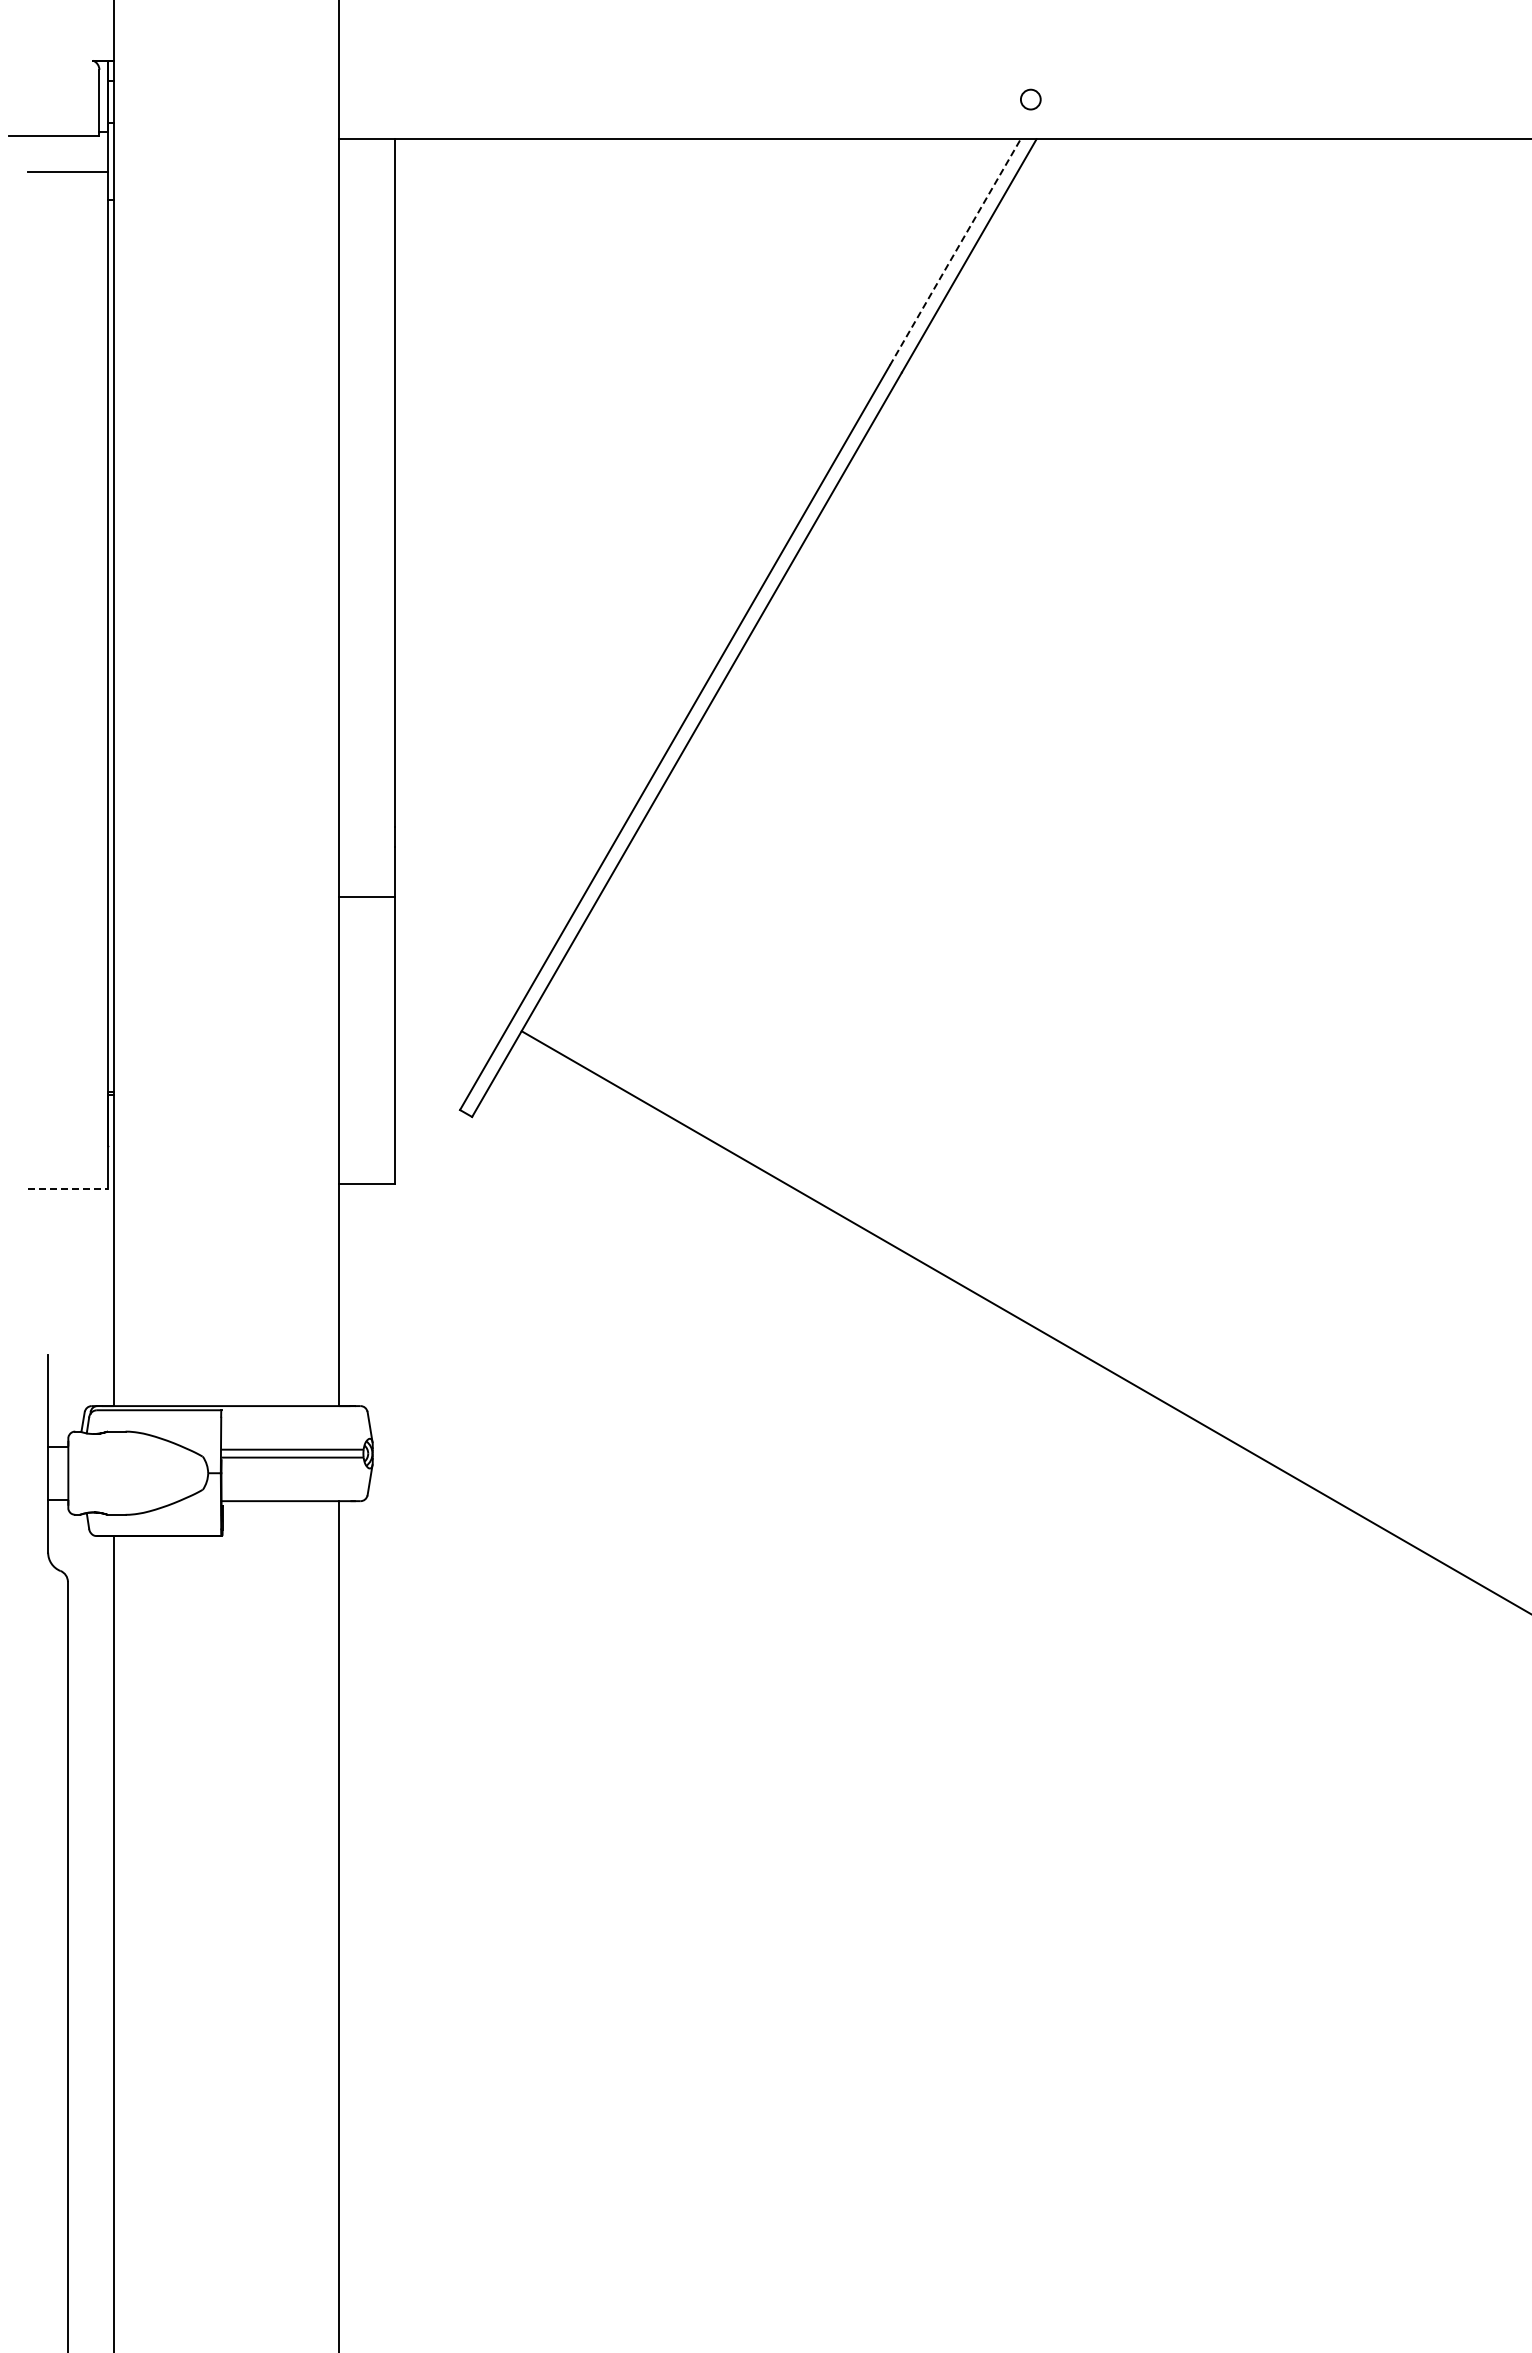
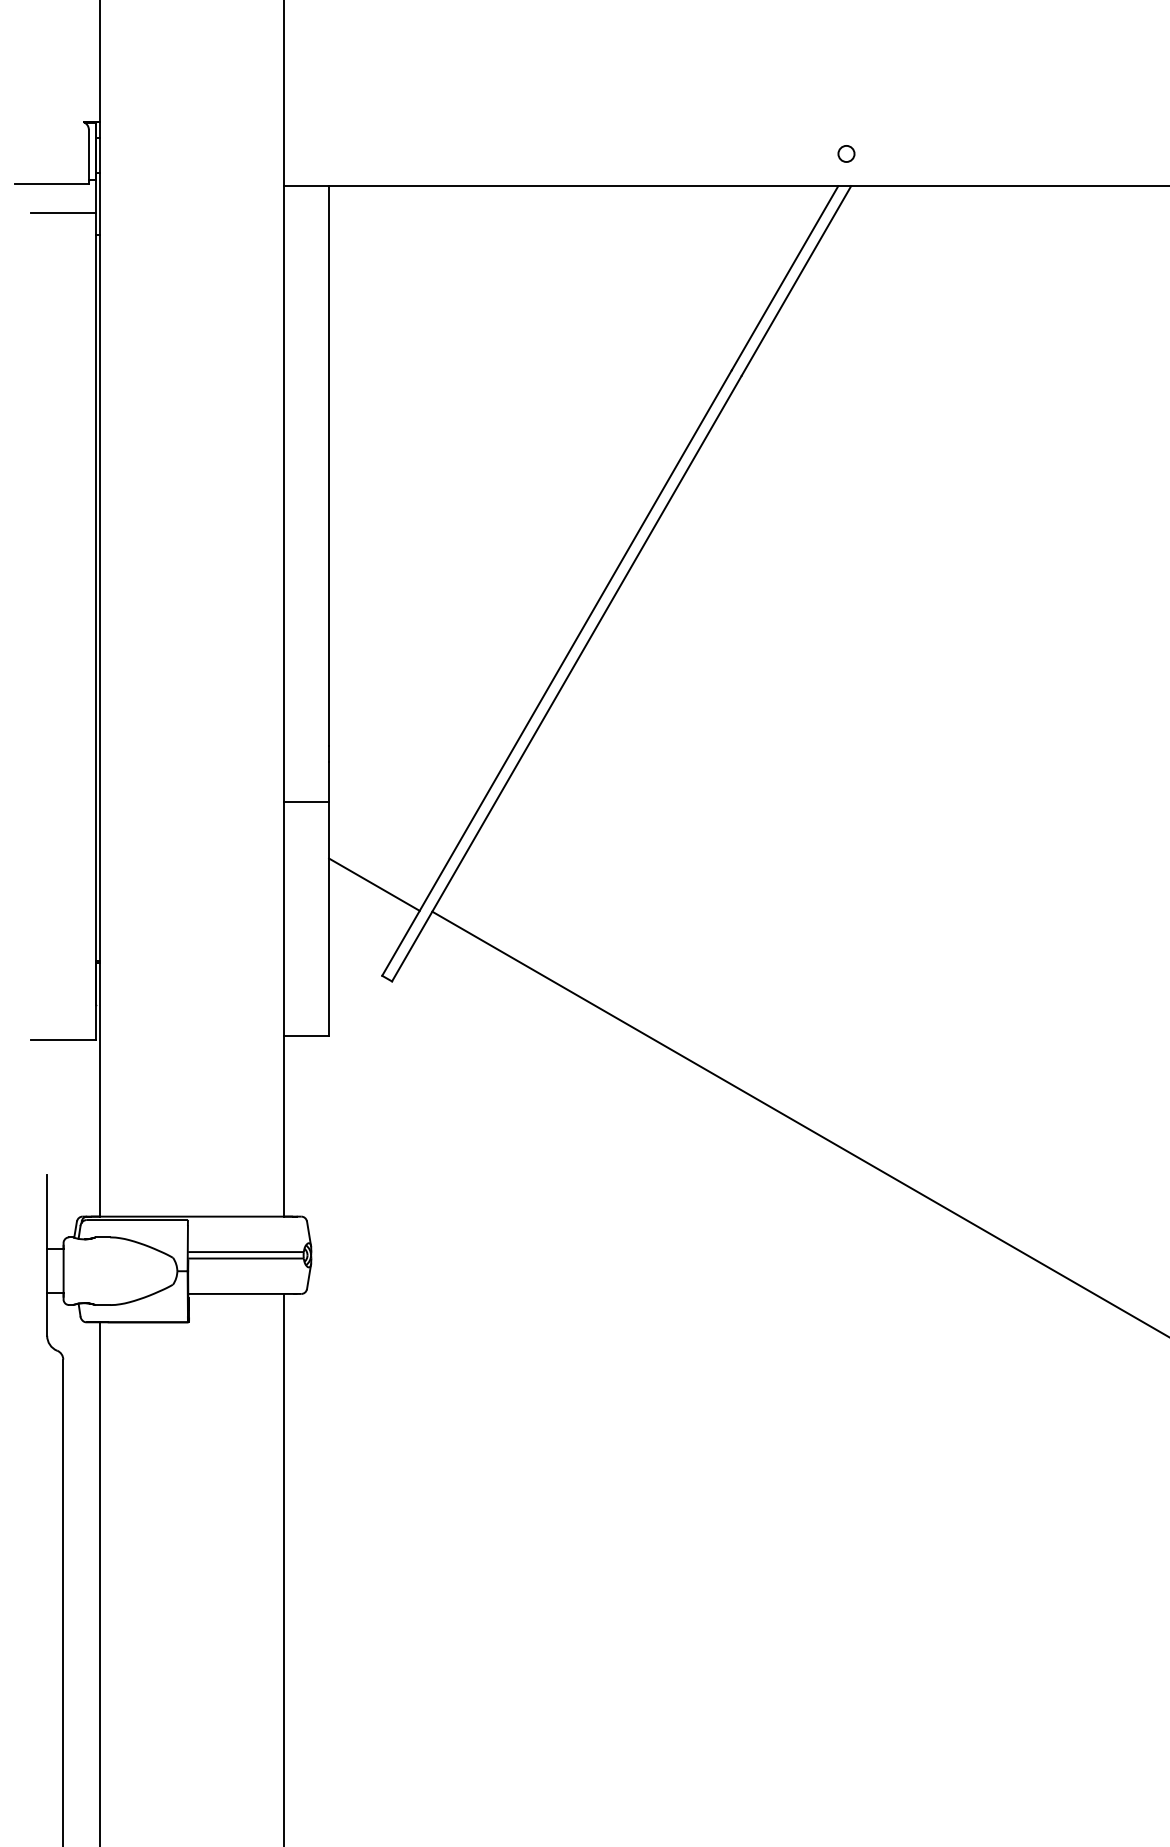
line: (955, 252) -> (785, 278), dashed -> solid
line: (450, 997) -> (374, 884), added
line: (67, 1189) -> (62, 1040), dashed -> solid

